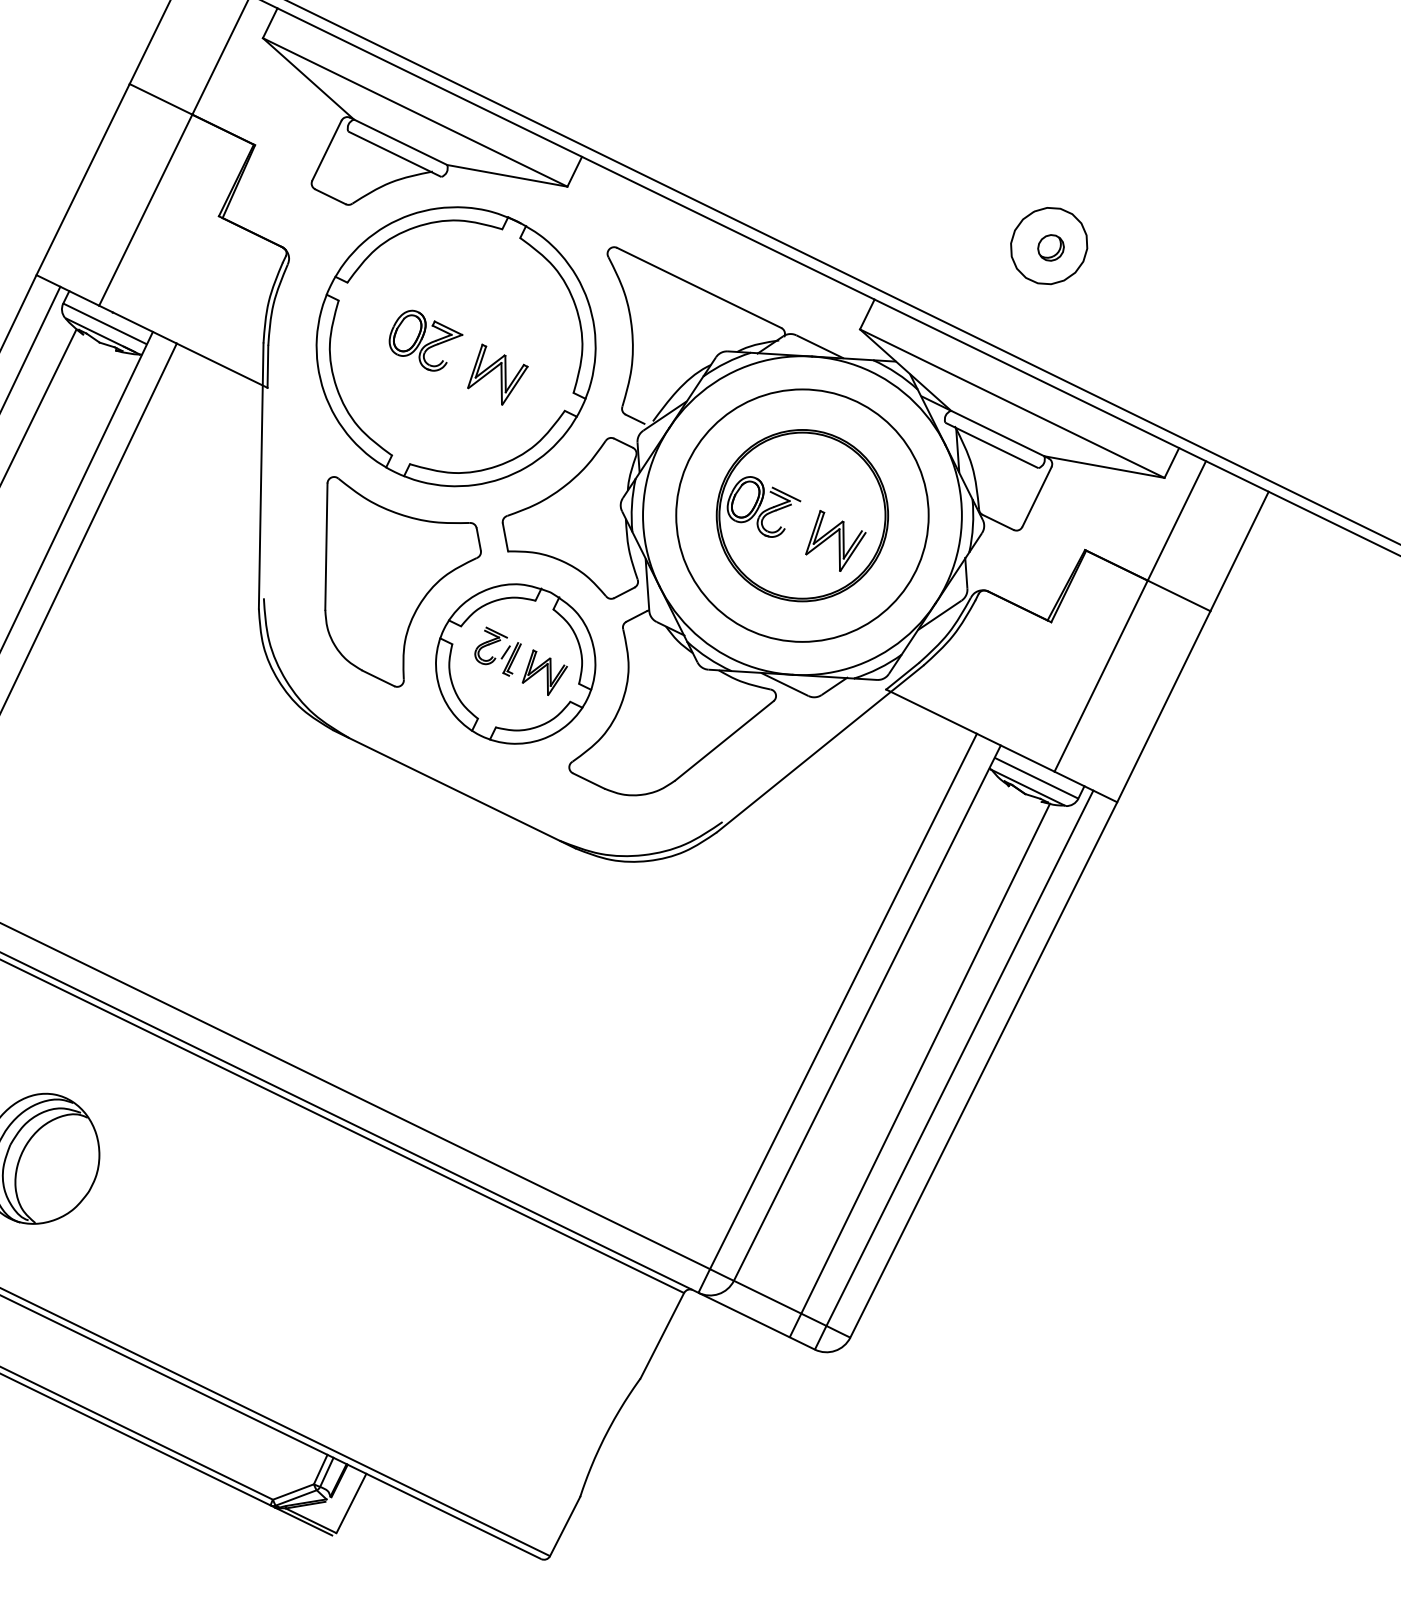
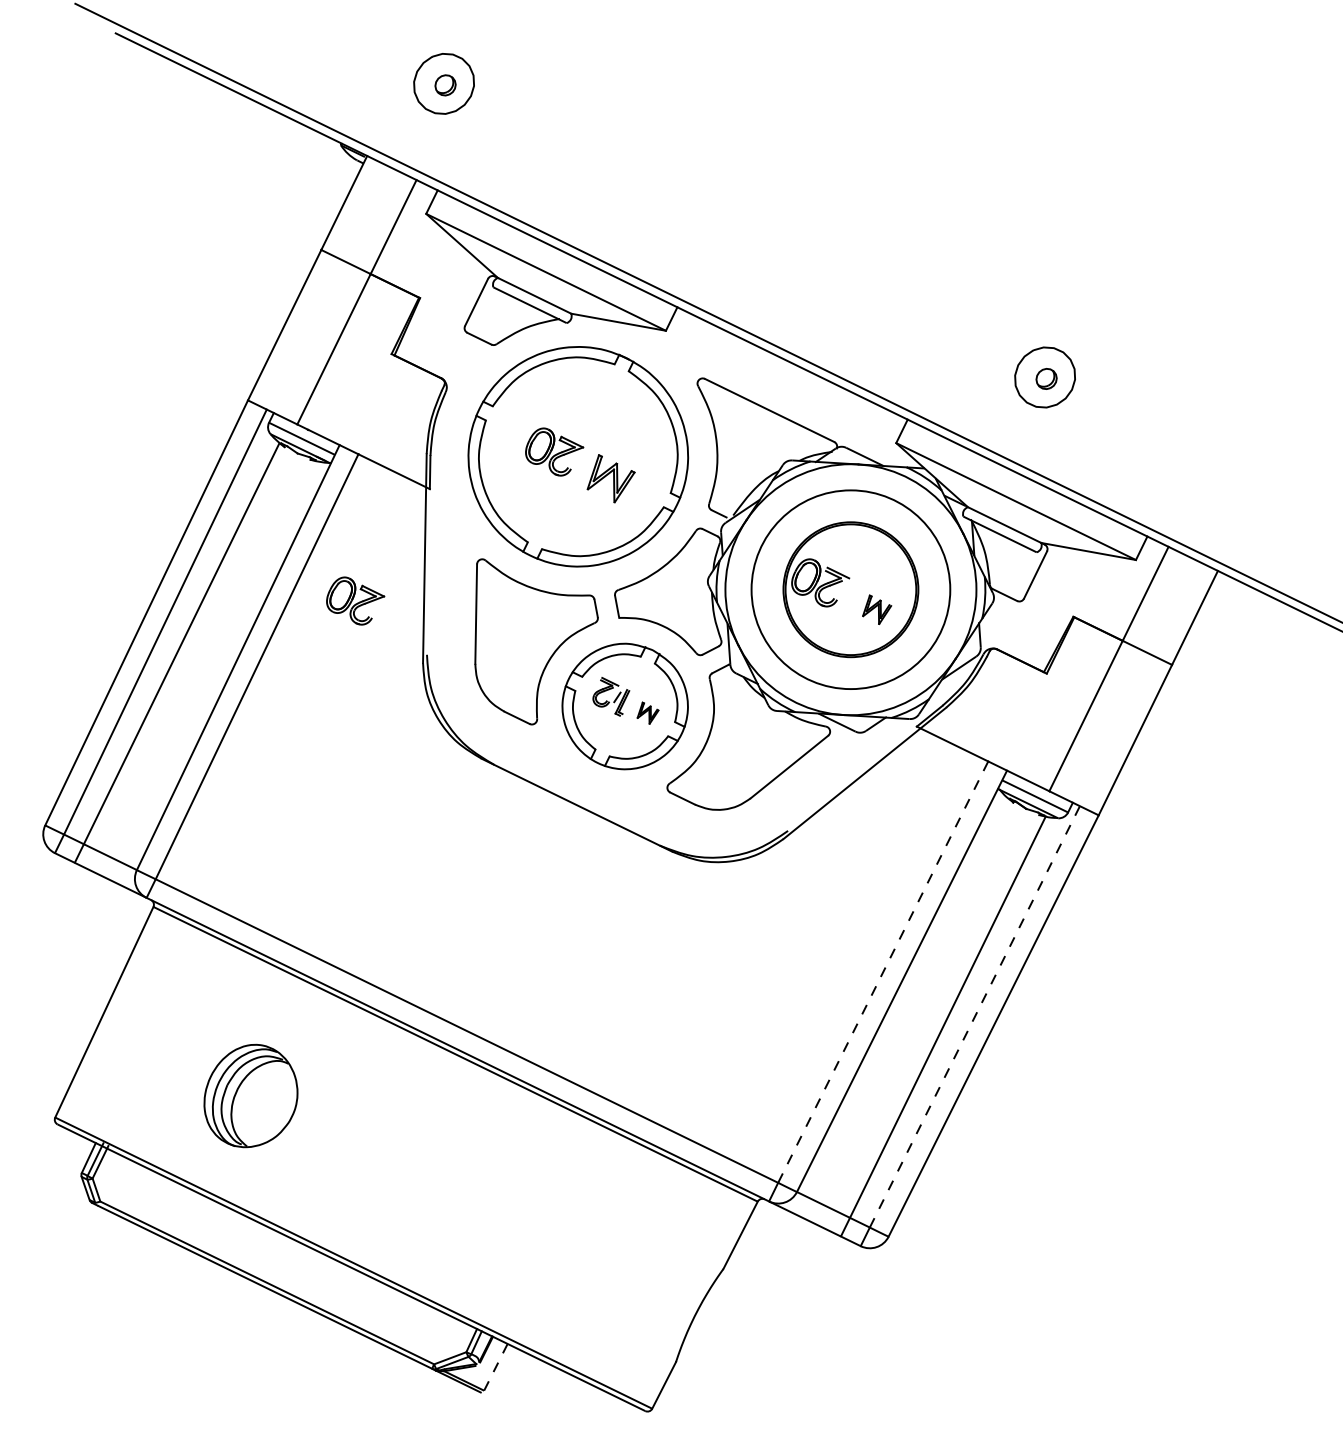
part: (173, 529) -> (355, 600), added
part: (834, 540) -> (876, 609), size x0.6
part: (544, 671) -> (647, 712), size x0.6
line: (843, 1000) -> (883, 971), solid -> dashed
line: (960, 1057) -> (975, 1016), solid -> dashed
line: (352, 1502) -> (496, 1366), solid -> dashed

